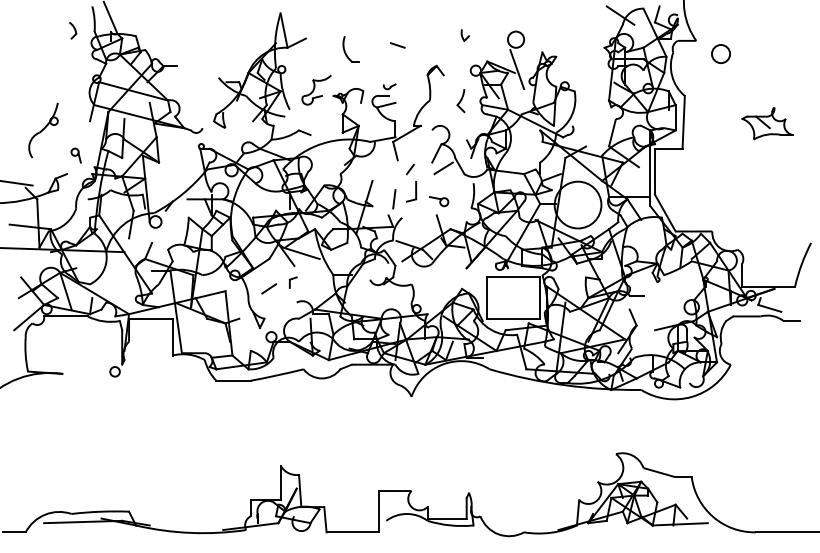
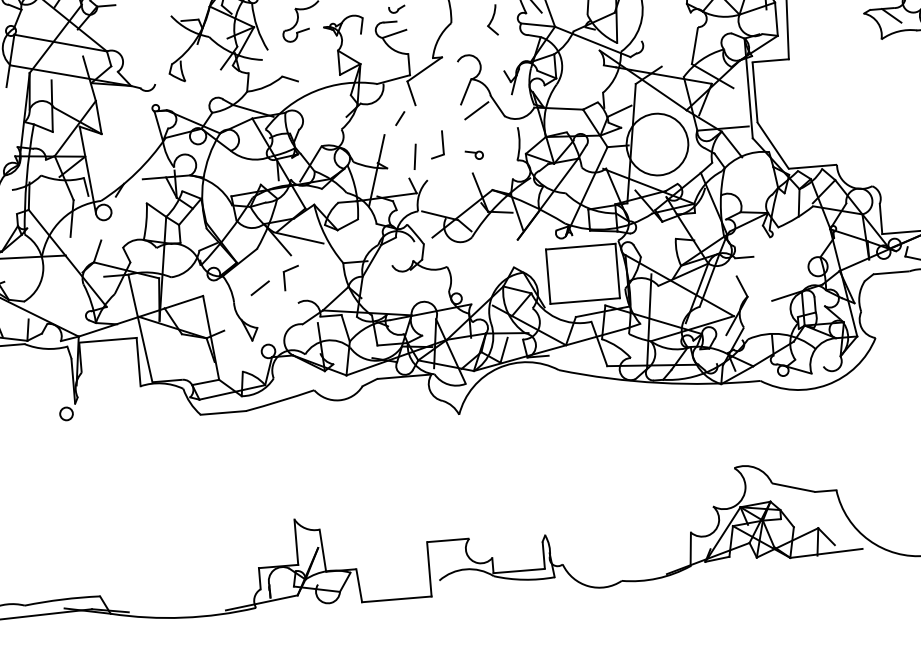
line: (409, 169) -> (399, 118), moved
part: (439, 201) -> (474, 154), size x0.7
part: (292, 282) -> (290, 277), size x1.6

